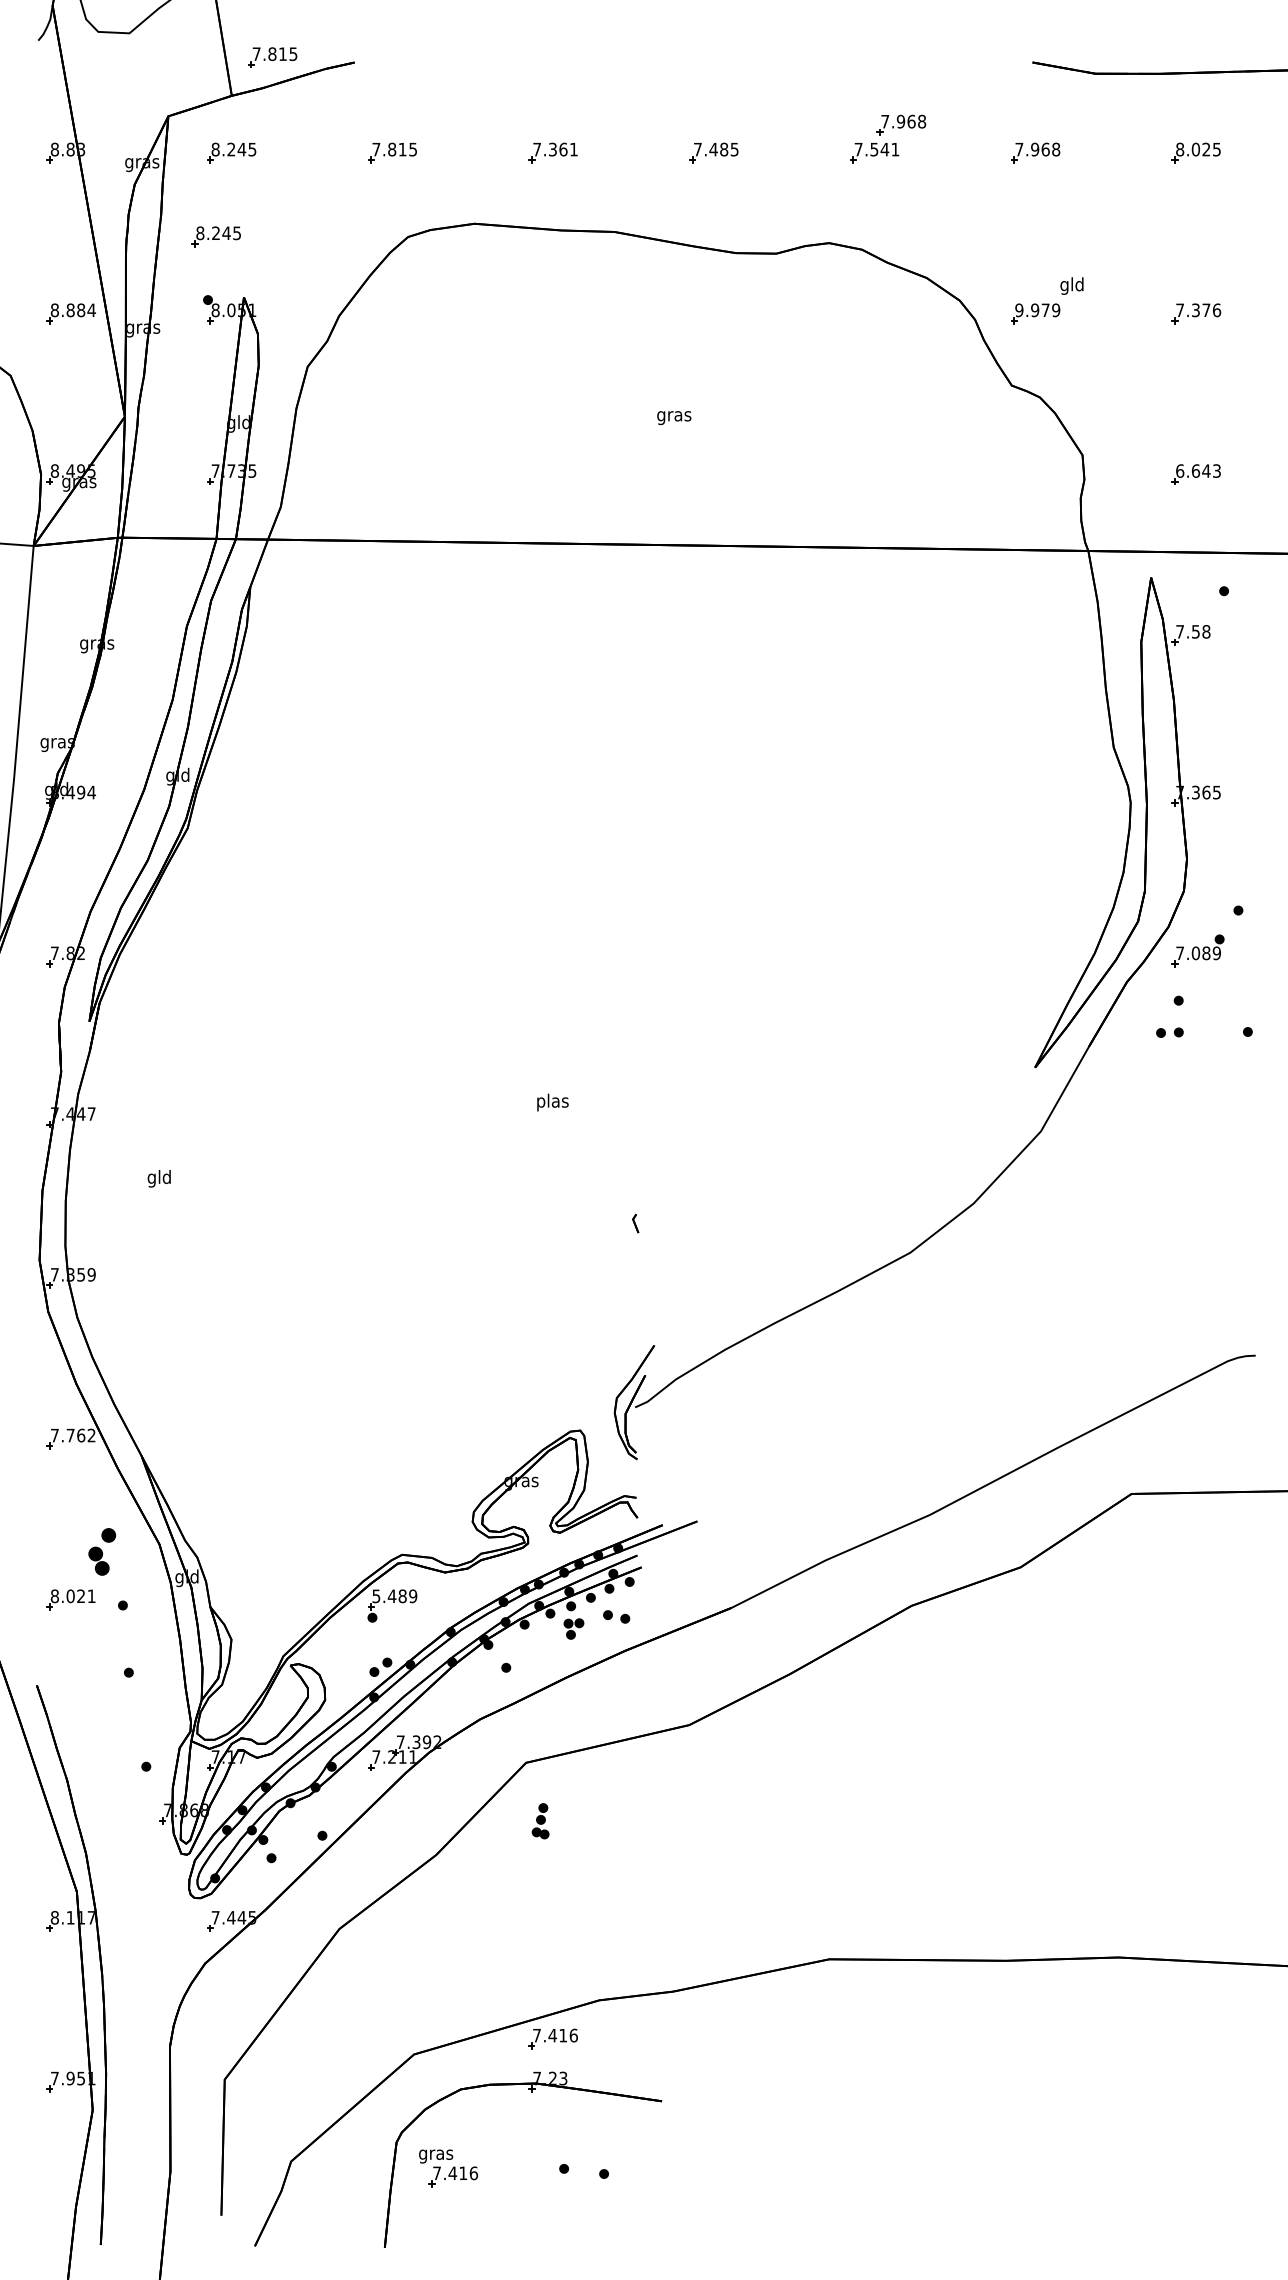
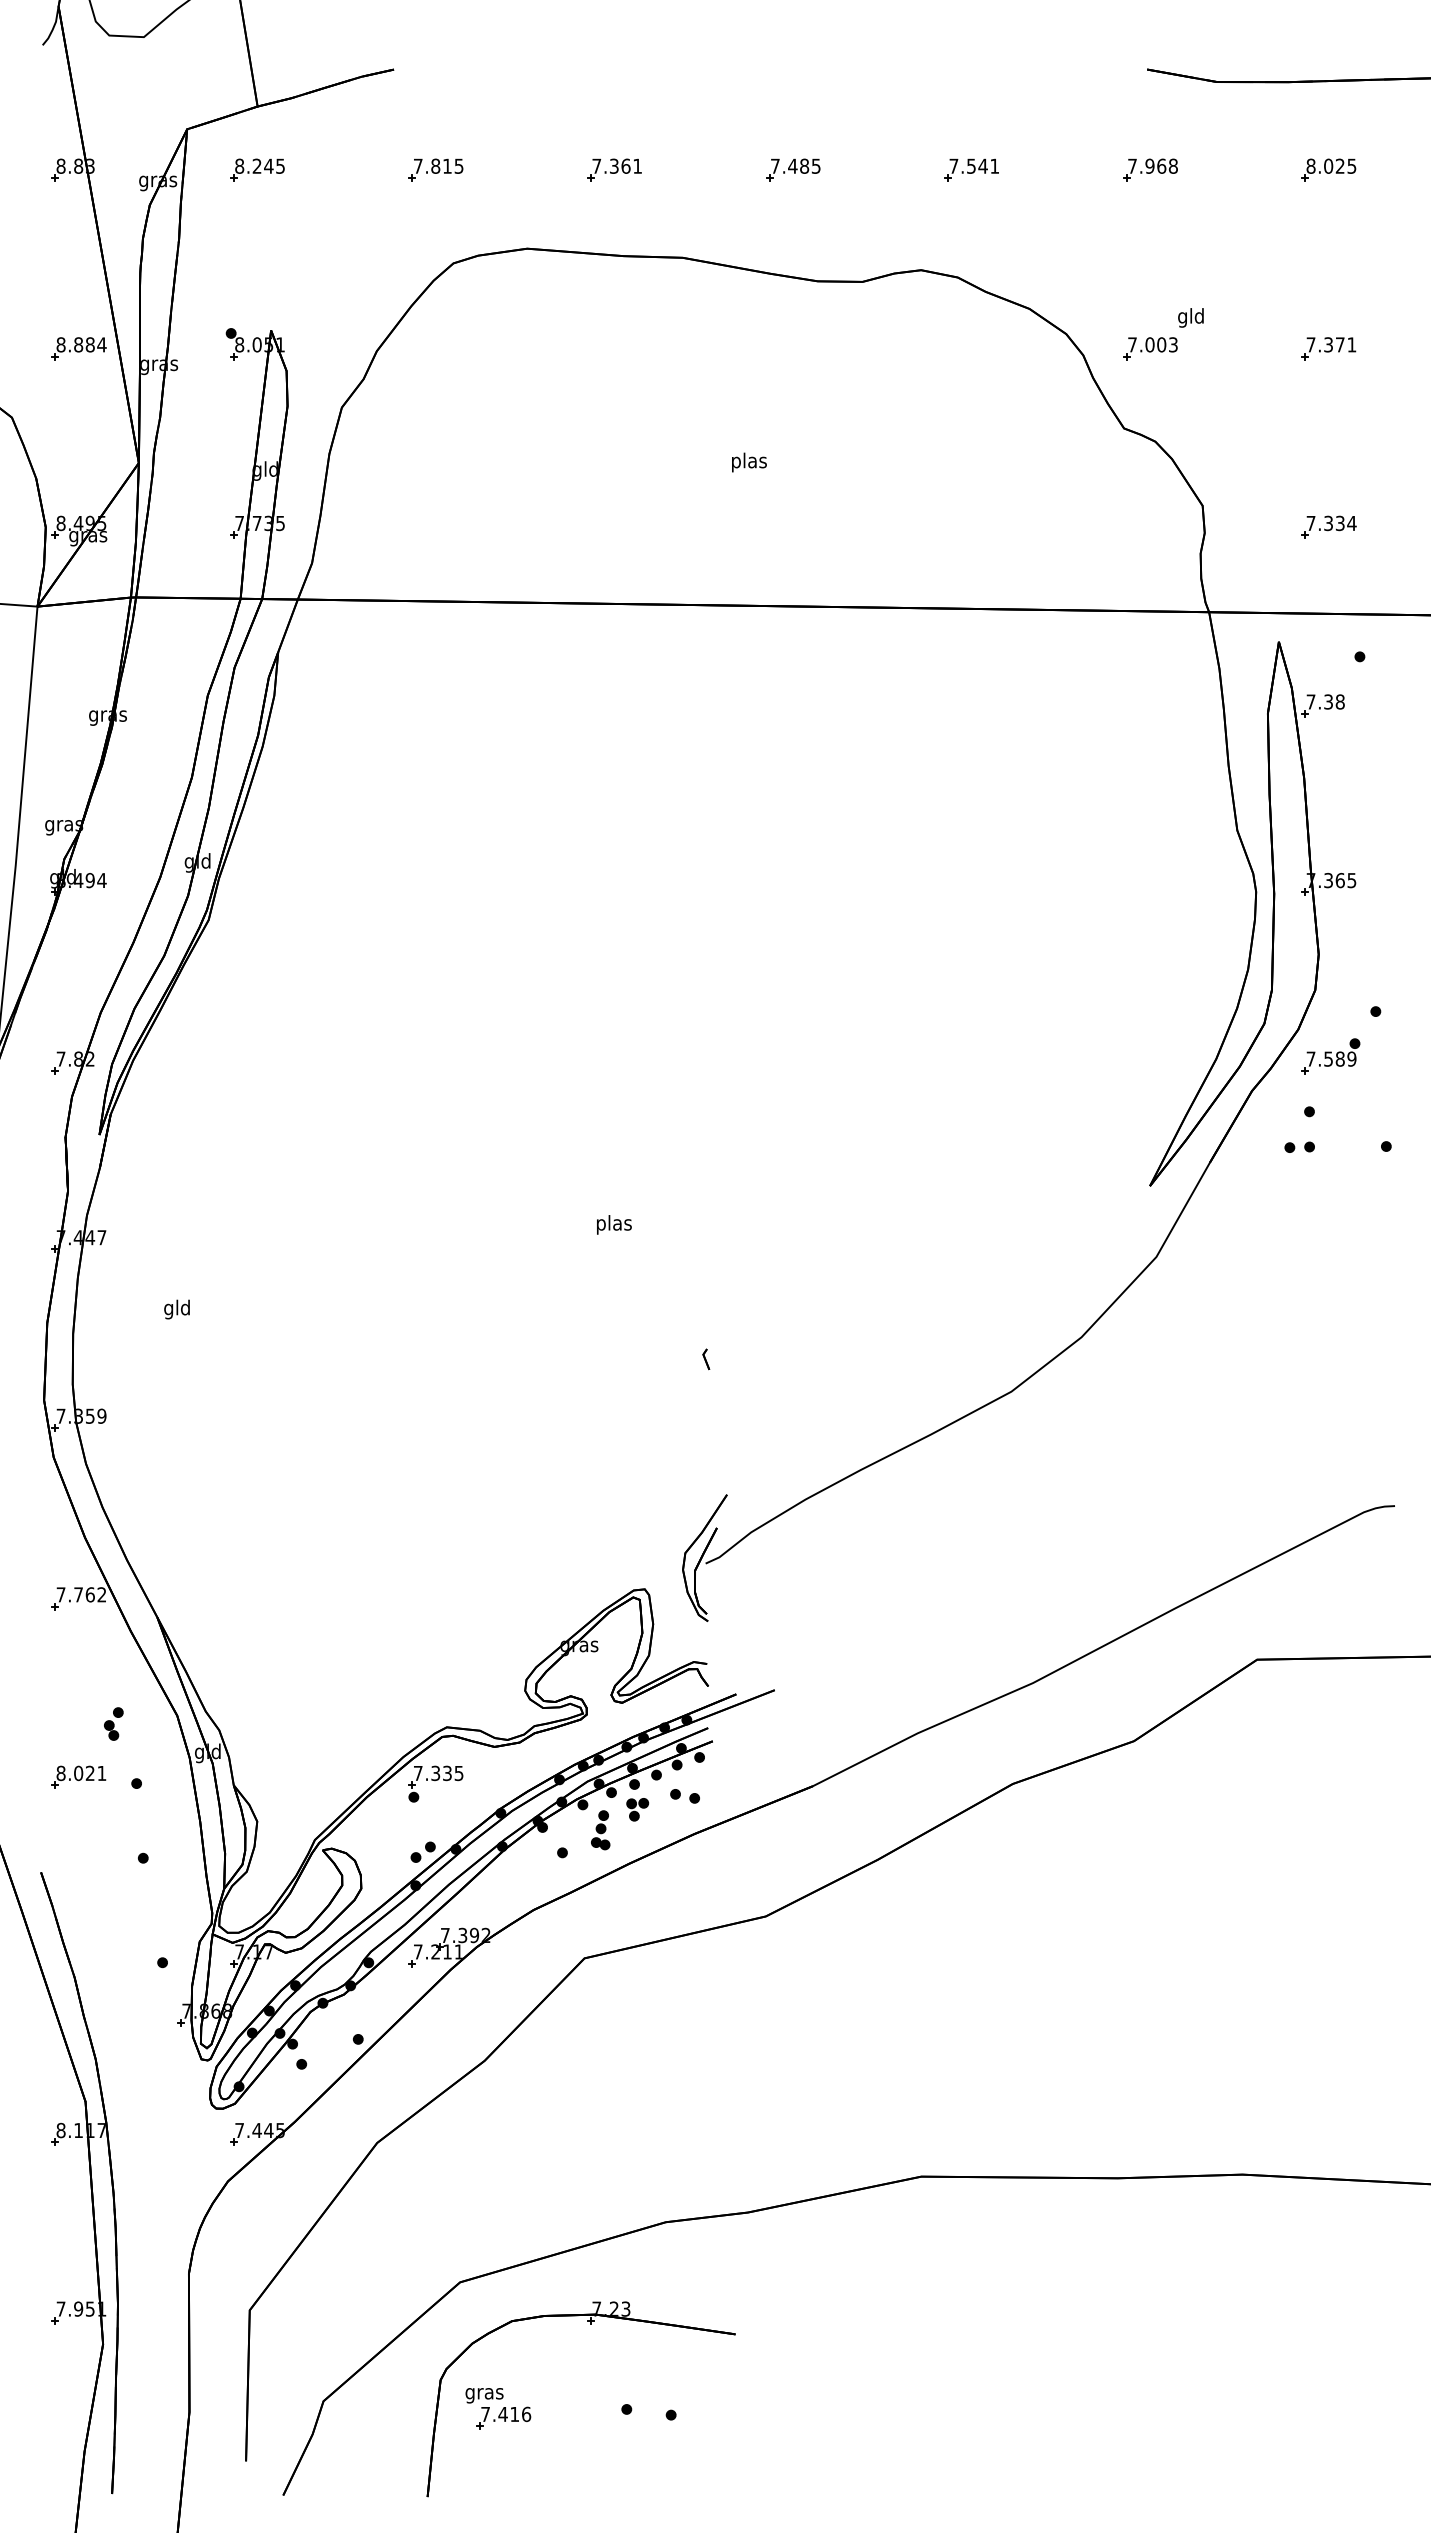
part: (272, 57) -> (302, 63), removed
part: (901, 124) -> (1001, 138), removed
part: (216, 236) -> (240, 262), removed
text: (1037, 310) -> (1152, 344), 9.979 -> 7.003
text: (1216, 310) -> (1351, 344), 7.376 -> 7.371
text: (674, 416) -> (749, 462), gras -> plas
text: (1198, 471) -> (1331, 523), 6.643 -> 7.334
text: (1195, 631) -> (1328, 701), 7.58 -> 7.38
text: (1195, 952) -> (1328, 1058), 7.089 -> 7.589
part: (102, 1551) -> (113, 1723), size x0.62
text: (394, 1596) -> (438, 1773), 5.489 -> 7.335
part: (540, 1821) -> (600, 1830), moved
part: (553, 2038) -> (614, 2264), removed

